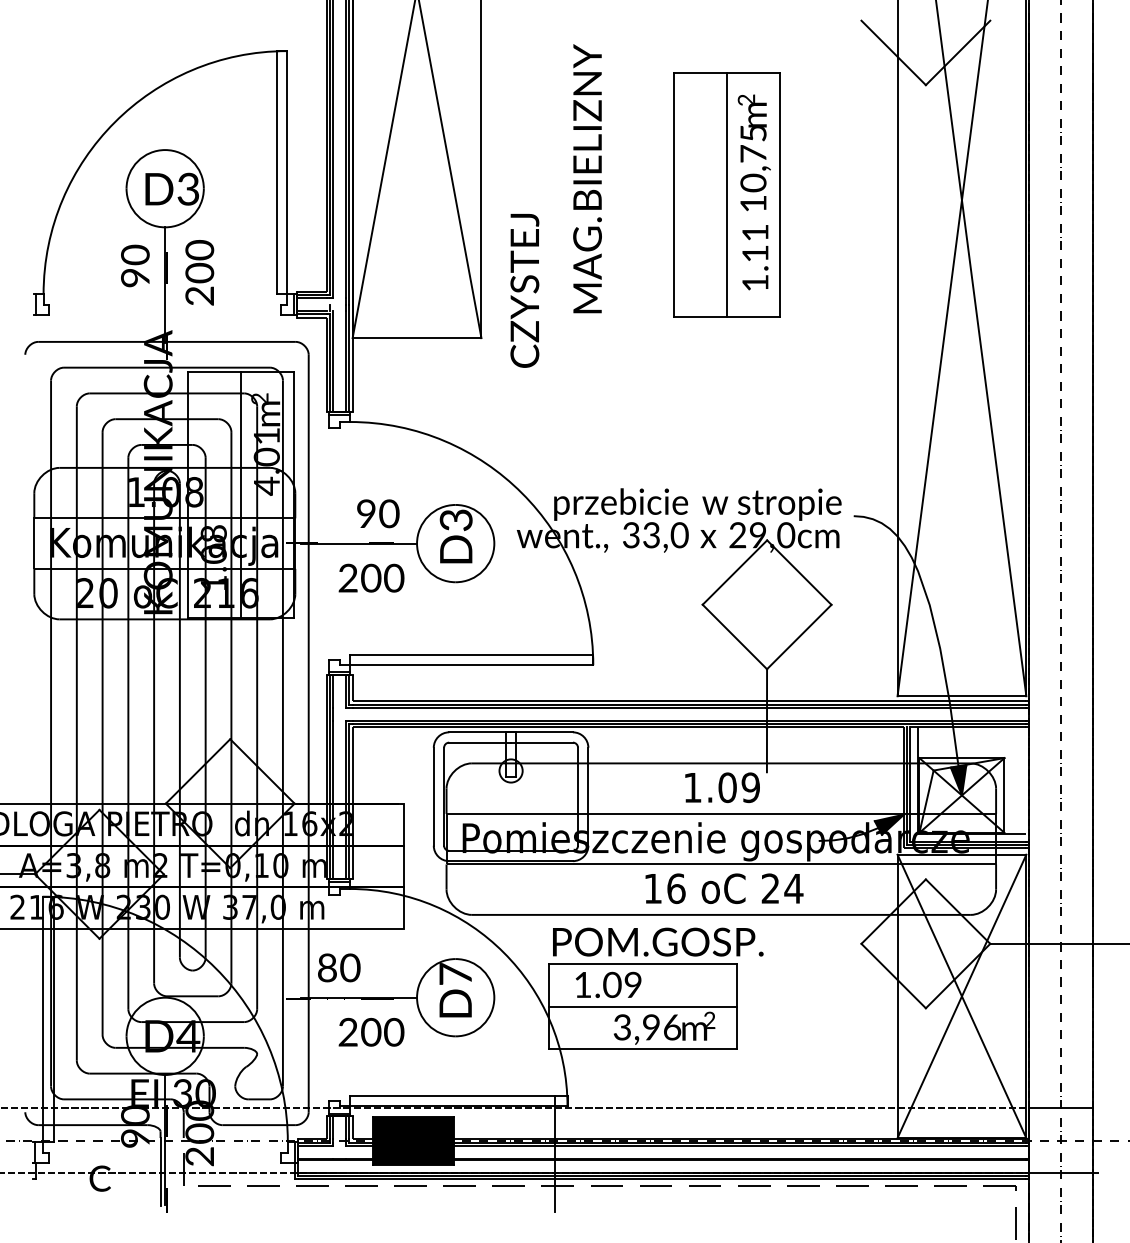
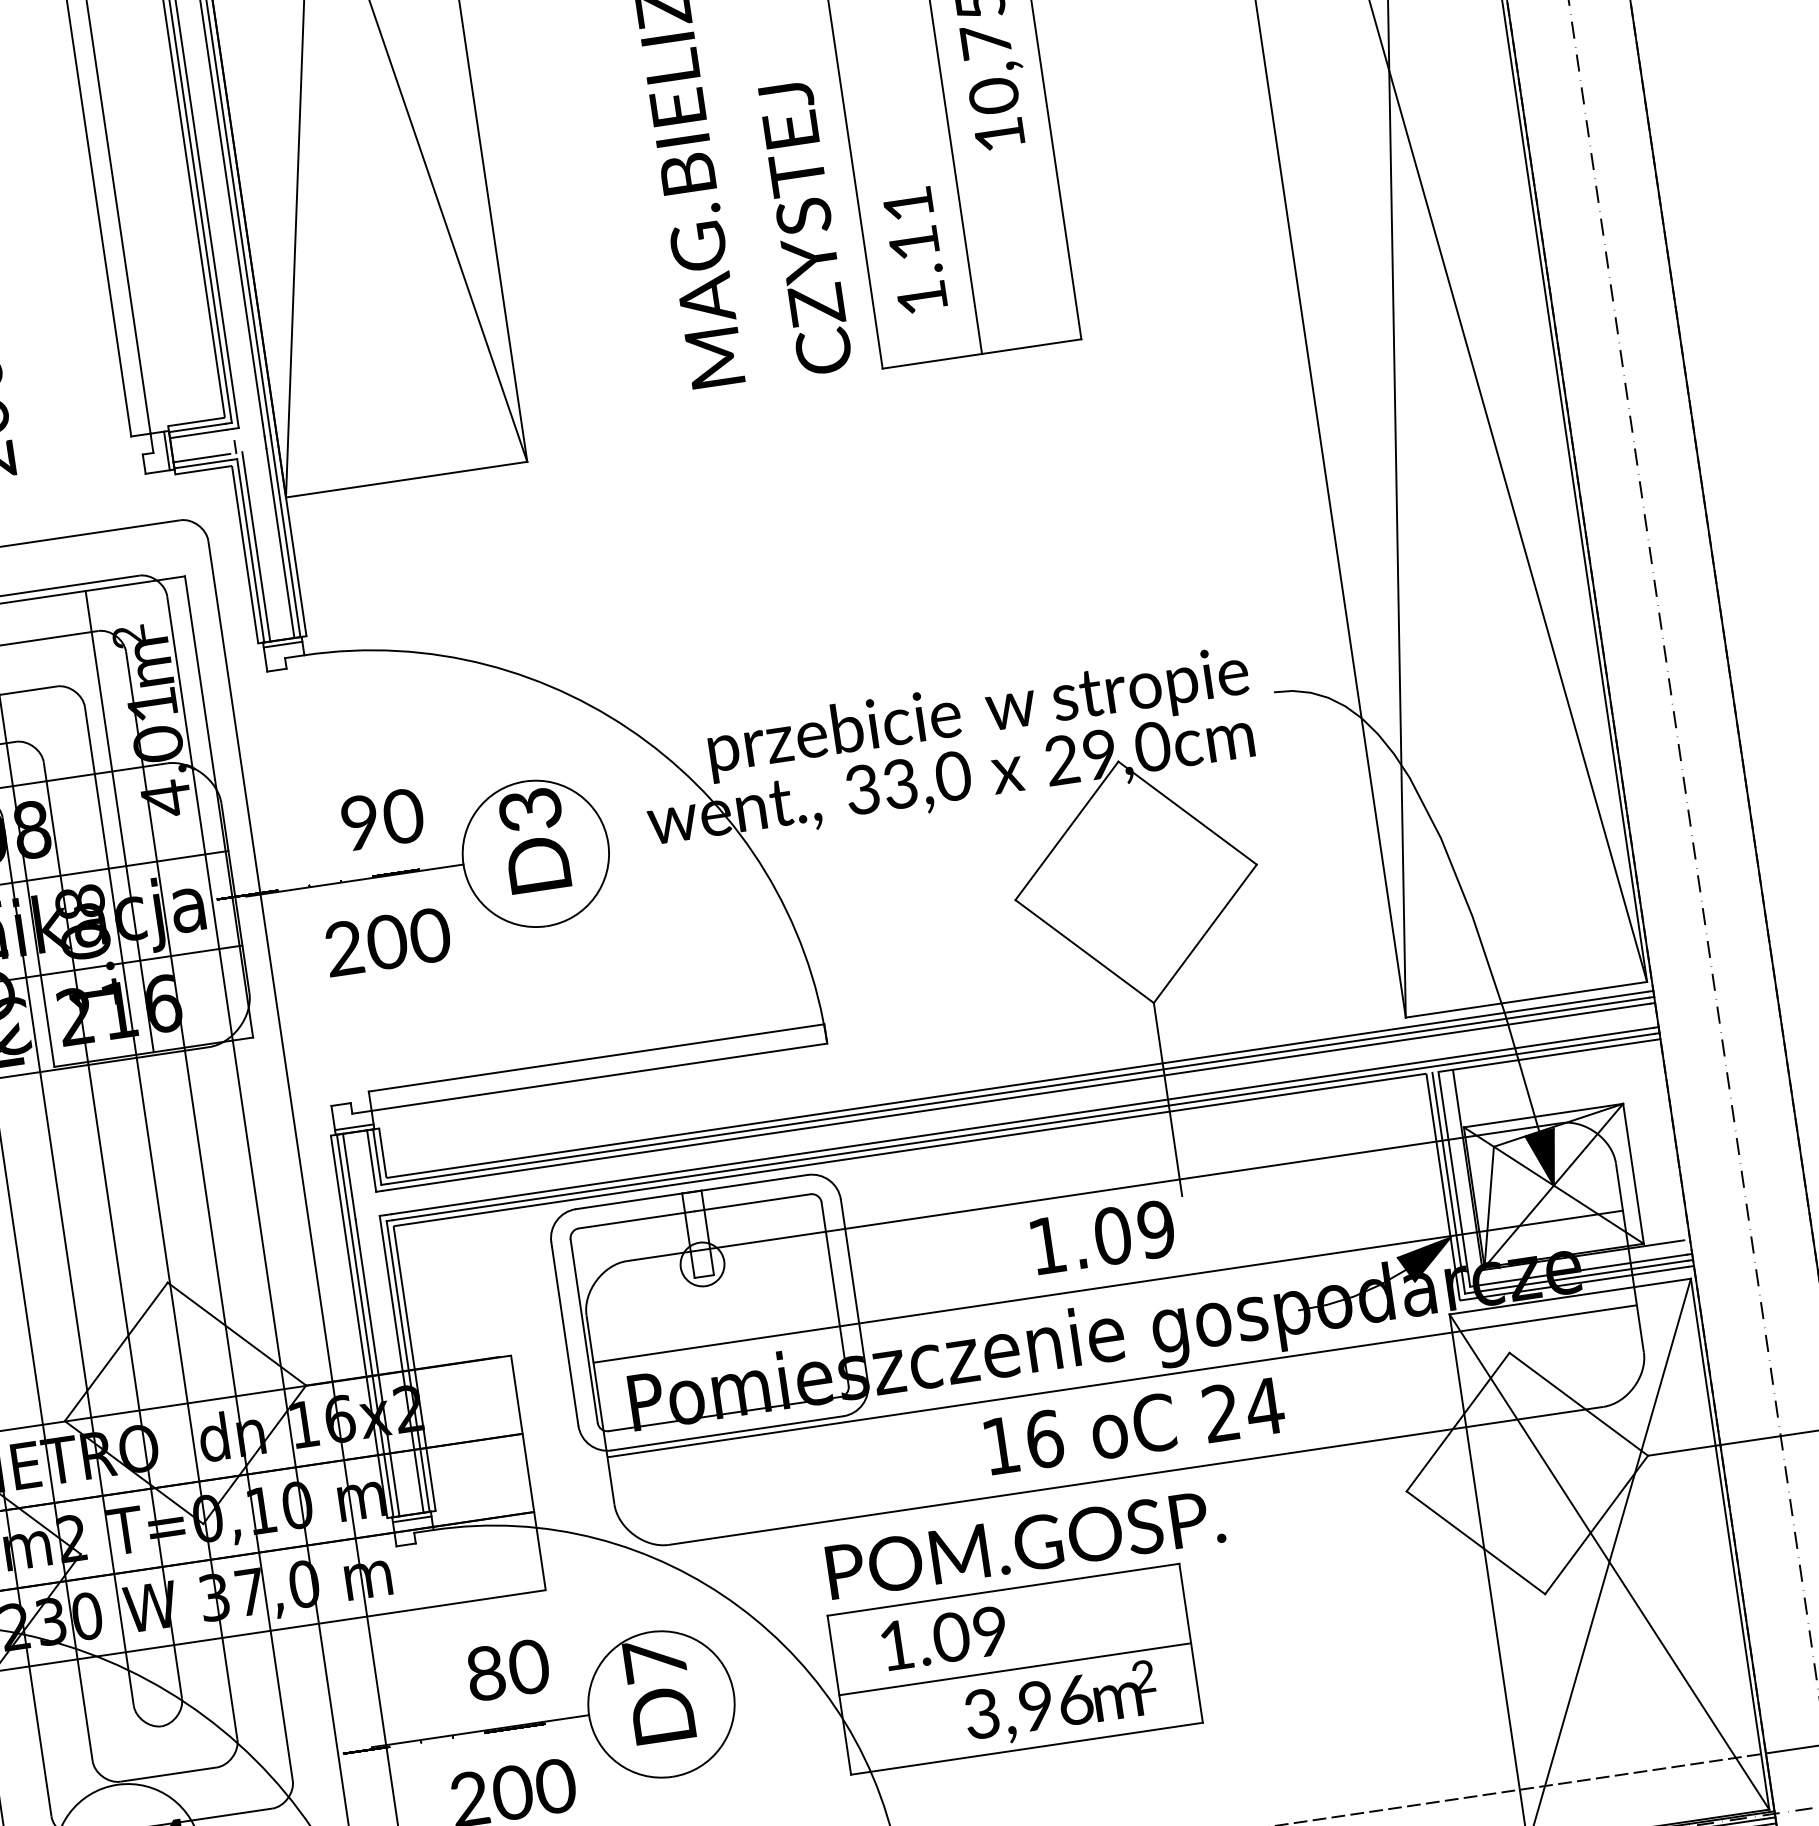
text: (755, 257) -> (915, 250), moved
text: (524, 290) -> (804, 228), moved
text: (339, 967) -> (508, 1669), moved

